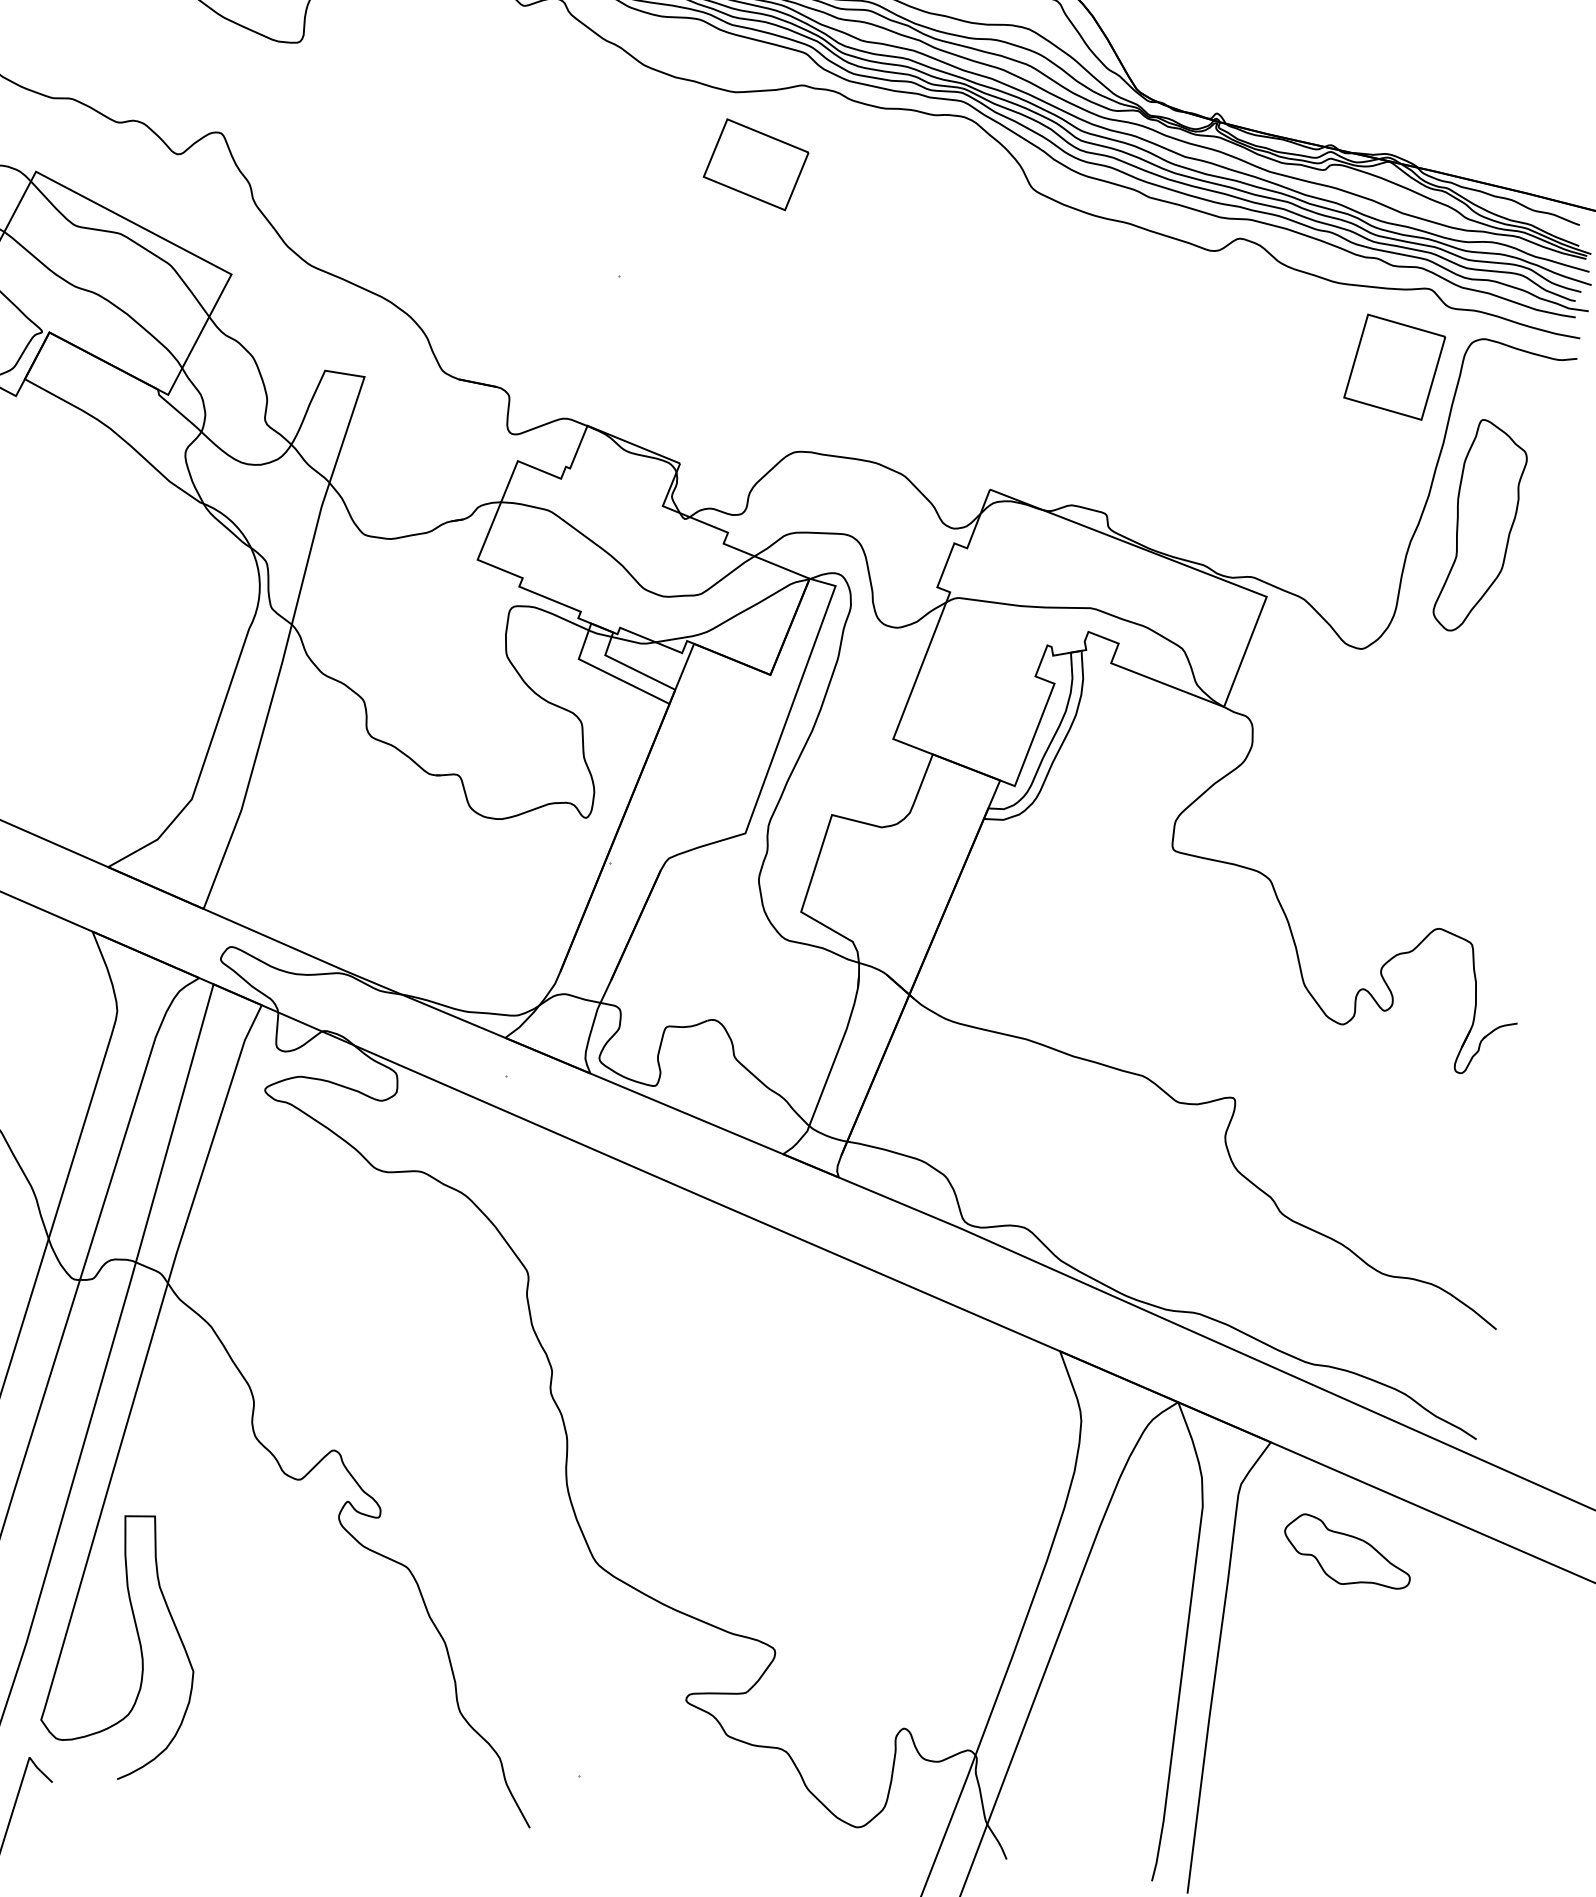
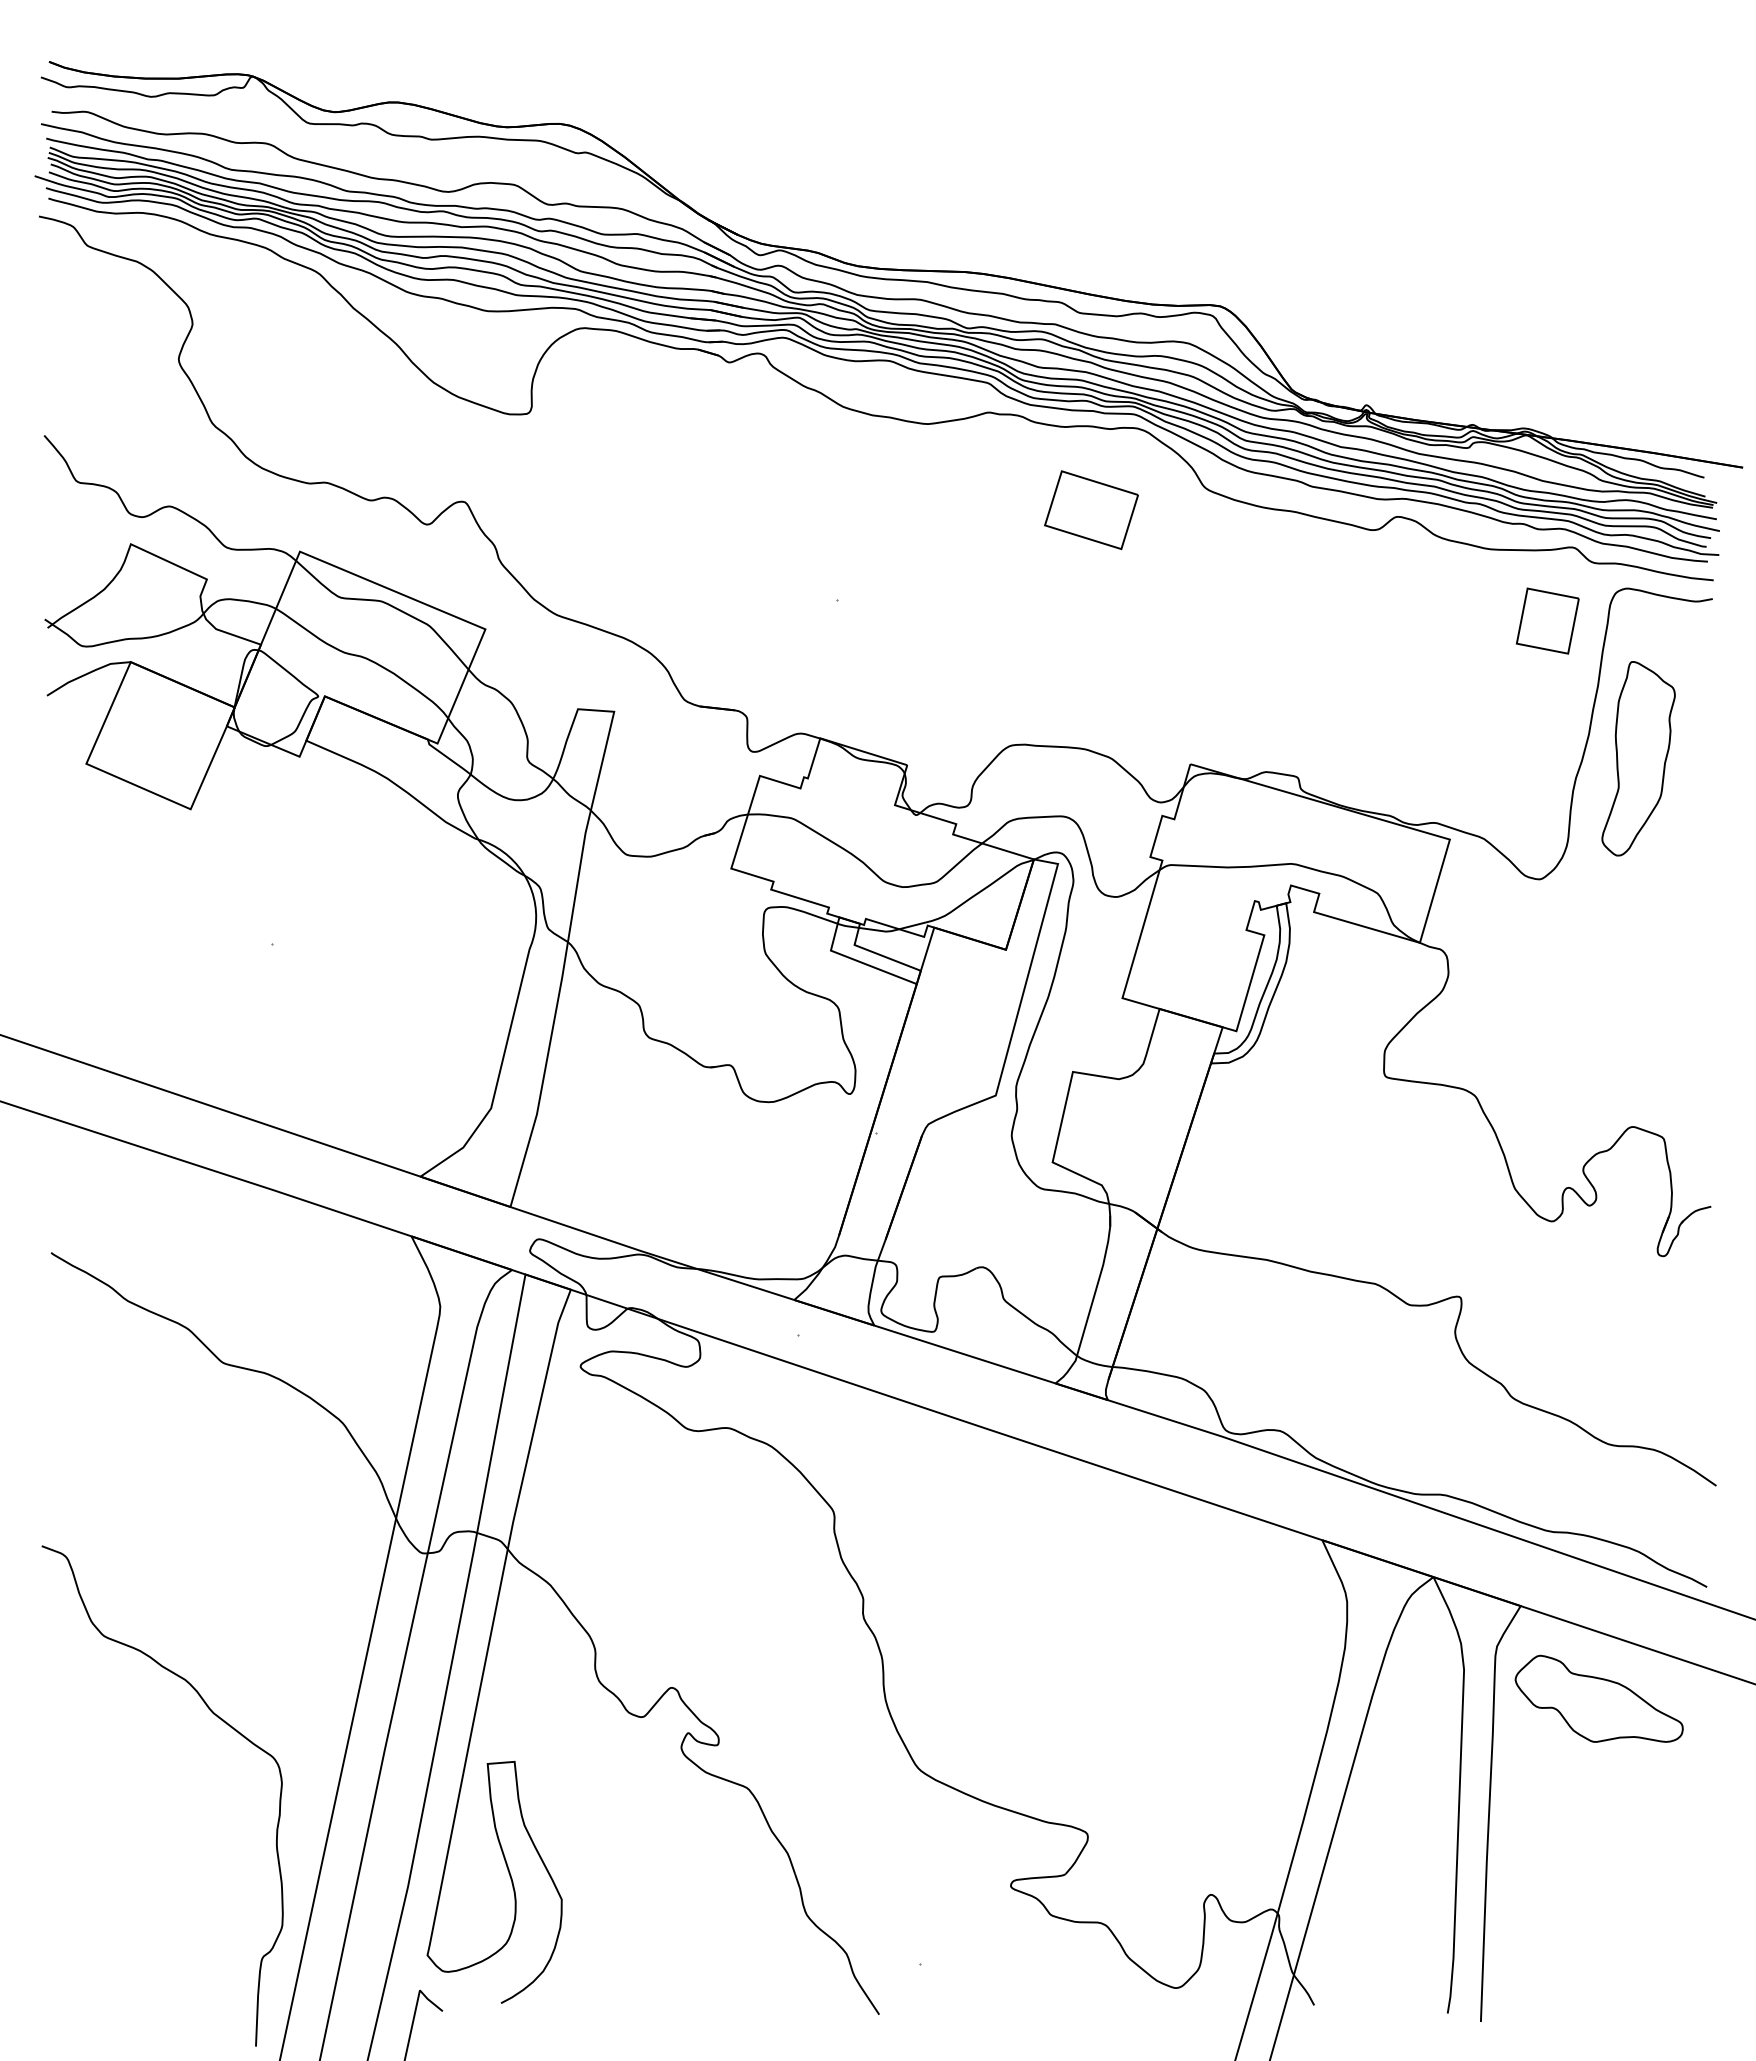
part: (756, 165) -> (1091, 510), moved
part: (1394, 366) -> (1547, 620), size x0.71
part: (1347, 1550) -> (1598, 1698), size x1.43

